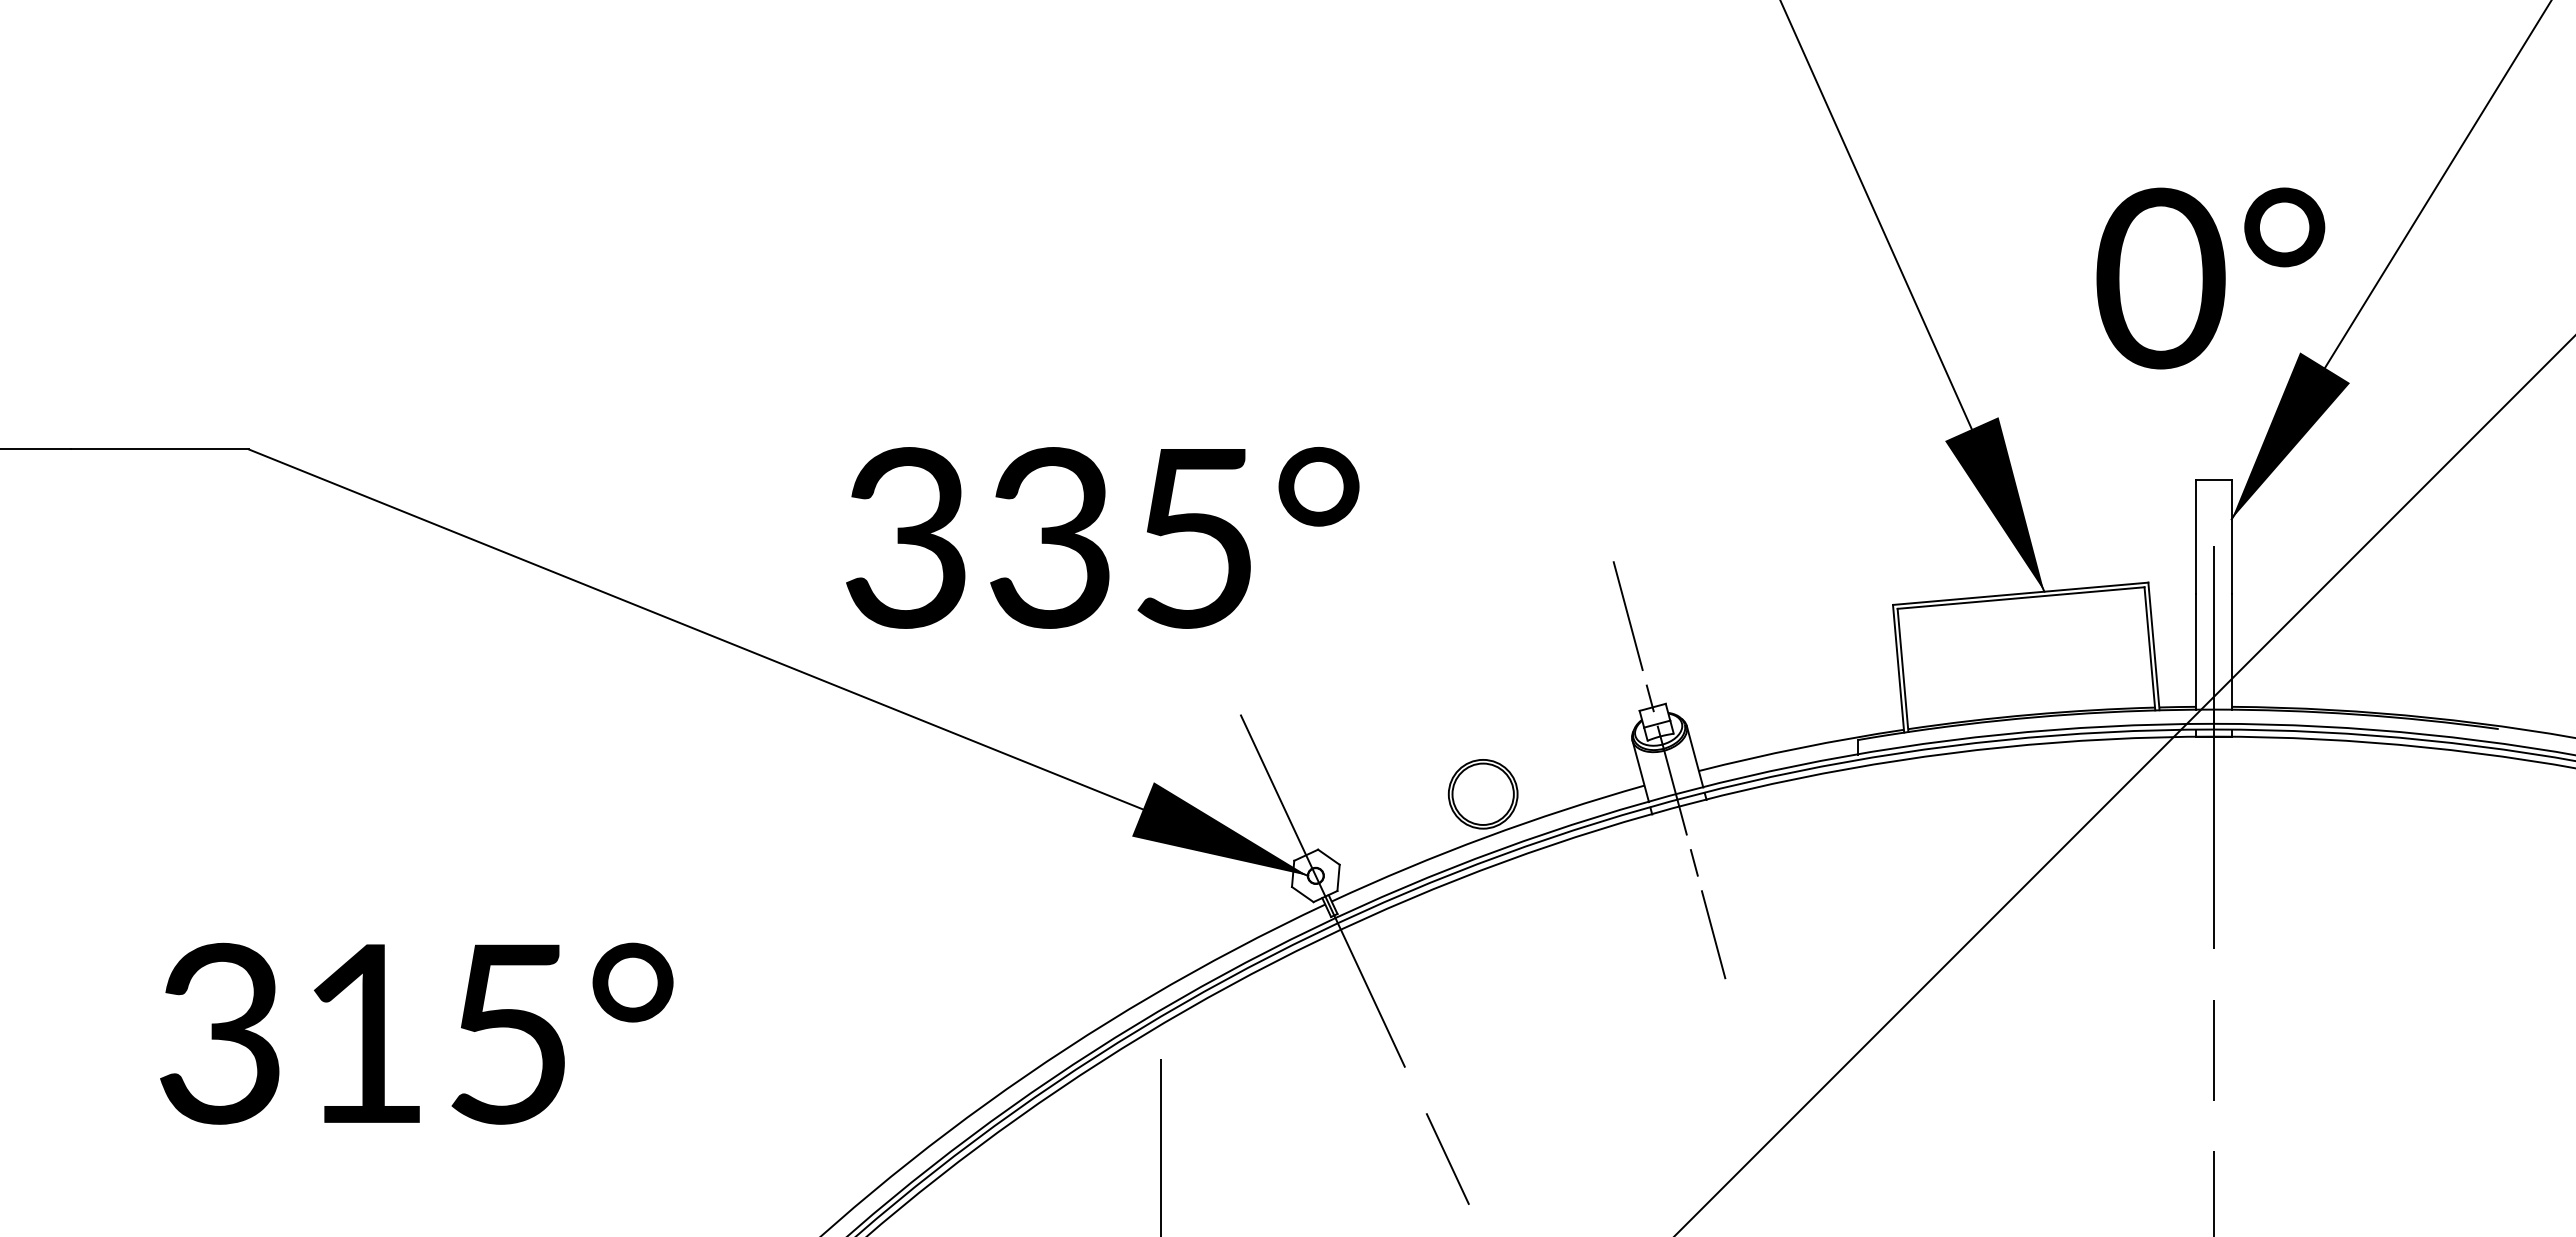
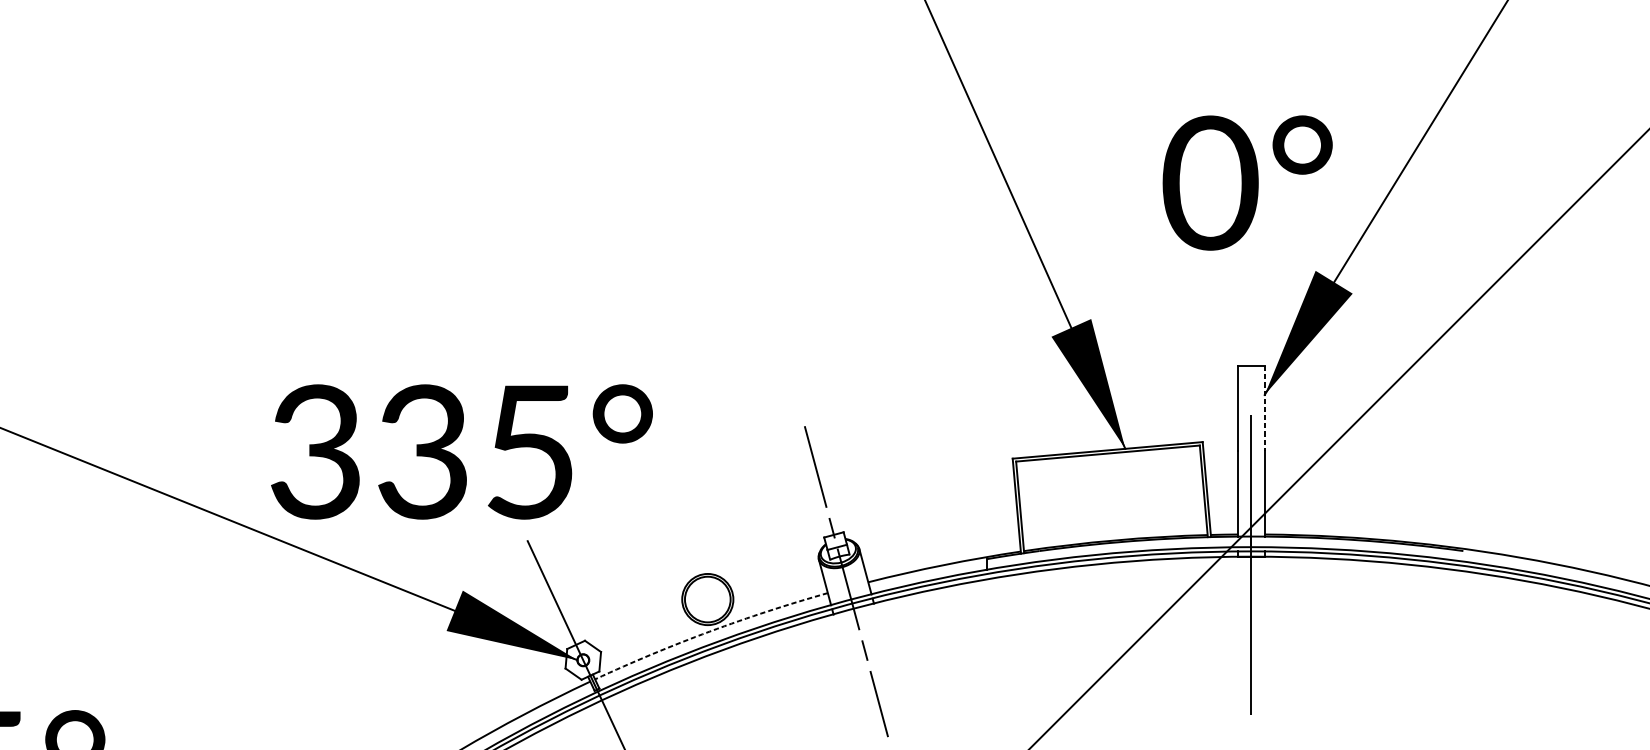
text: (2210, 278) -> (1247, 183), moved
text: (1102, 537) -> (461, 451), moved
line: (2231, 537) -> (1264, 408), solid -> dashed
arc: (1485, 837) -> (709, 631), solid -> dashed

